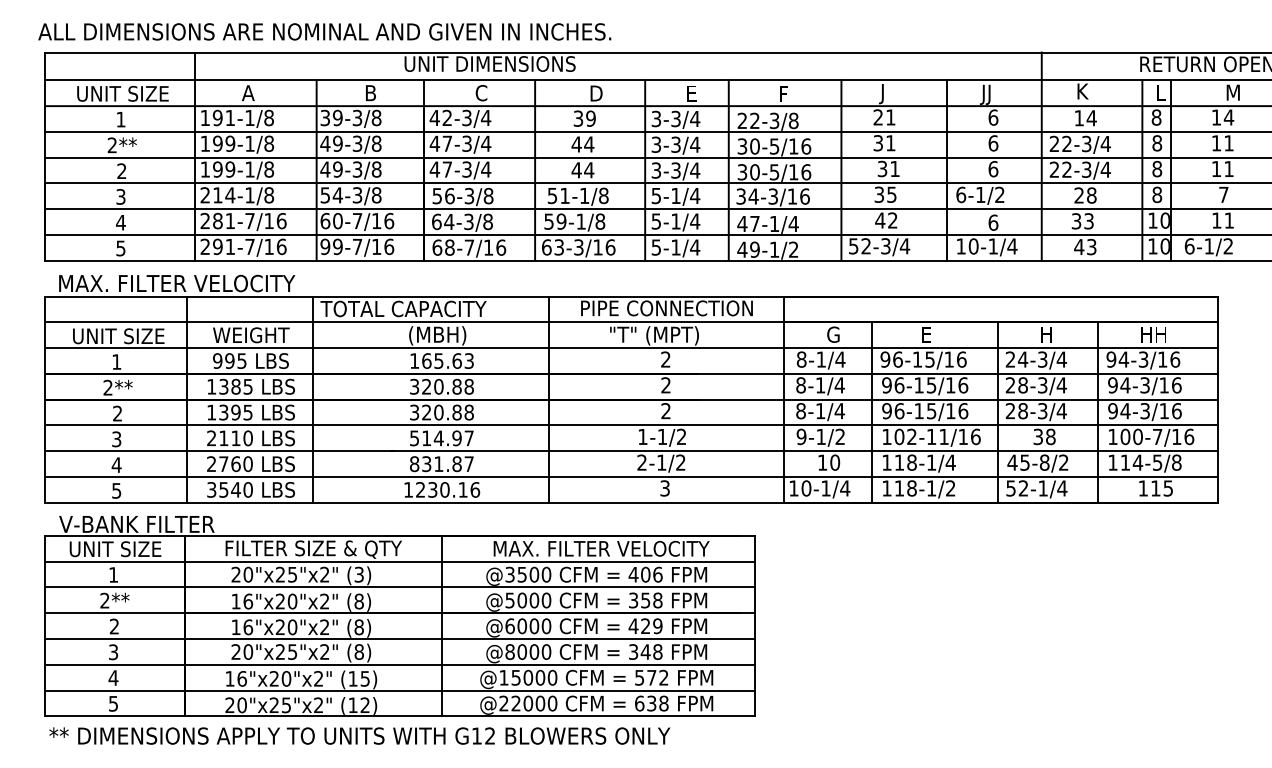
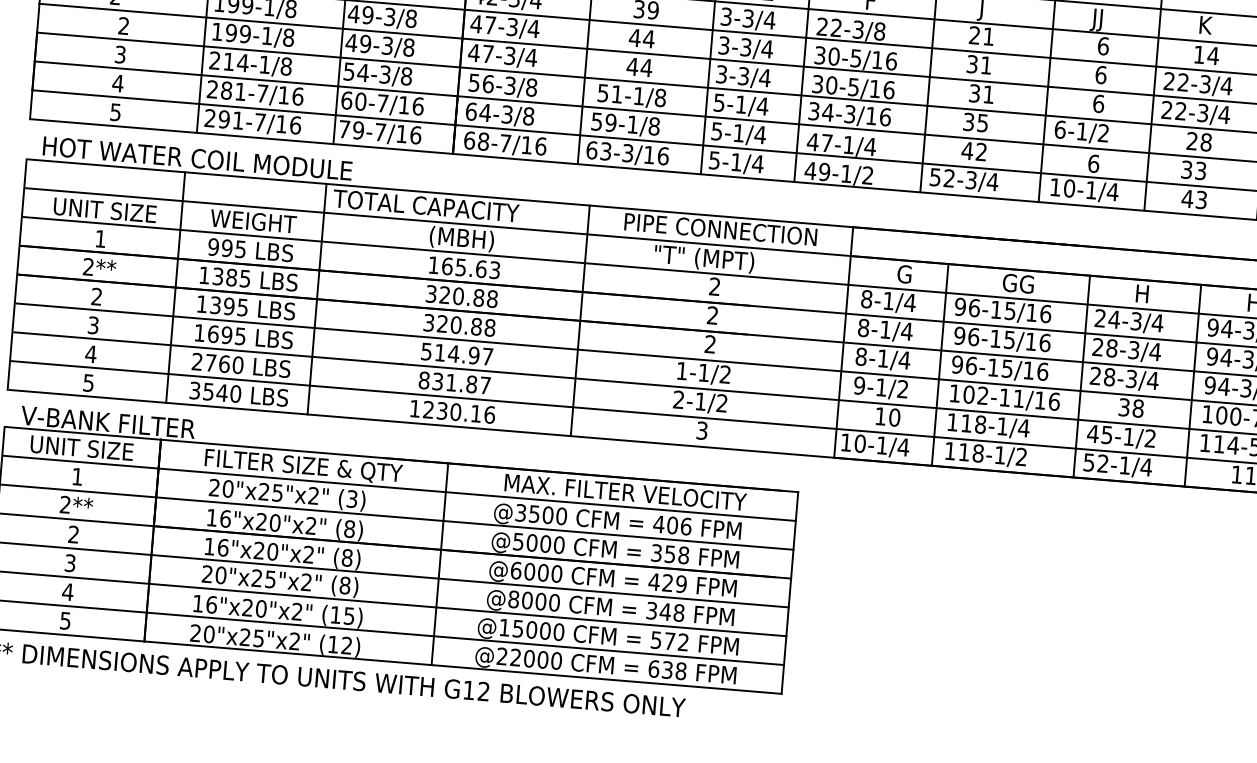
text: (325, 246) -> (344, 128), 99-7/16 -> 79-7/16
text: (198, 283) -> (199, 158), MAX. FILTER VELOCITY -> HOT WATER COIL MODULE
text: (935, 334) -> (1018, 283), E -> GG
text: (229, 438) -> (219, 334), 2110 -> 1695
text: (1044, 462) -> (1128, 436), 45-8/2 -> 45-1/2

